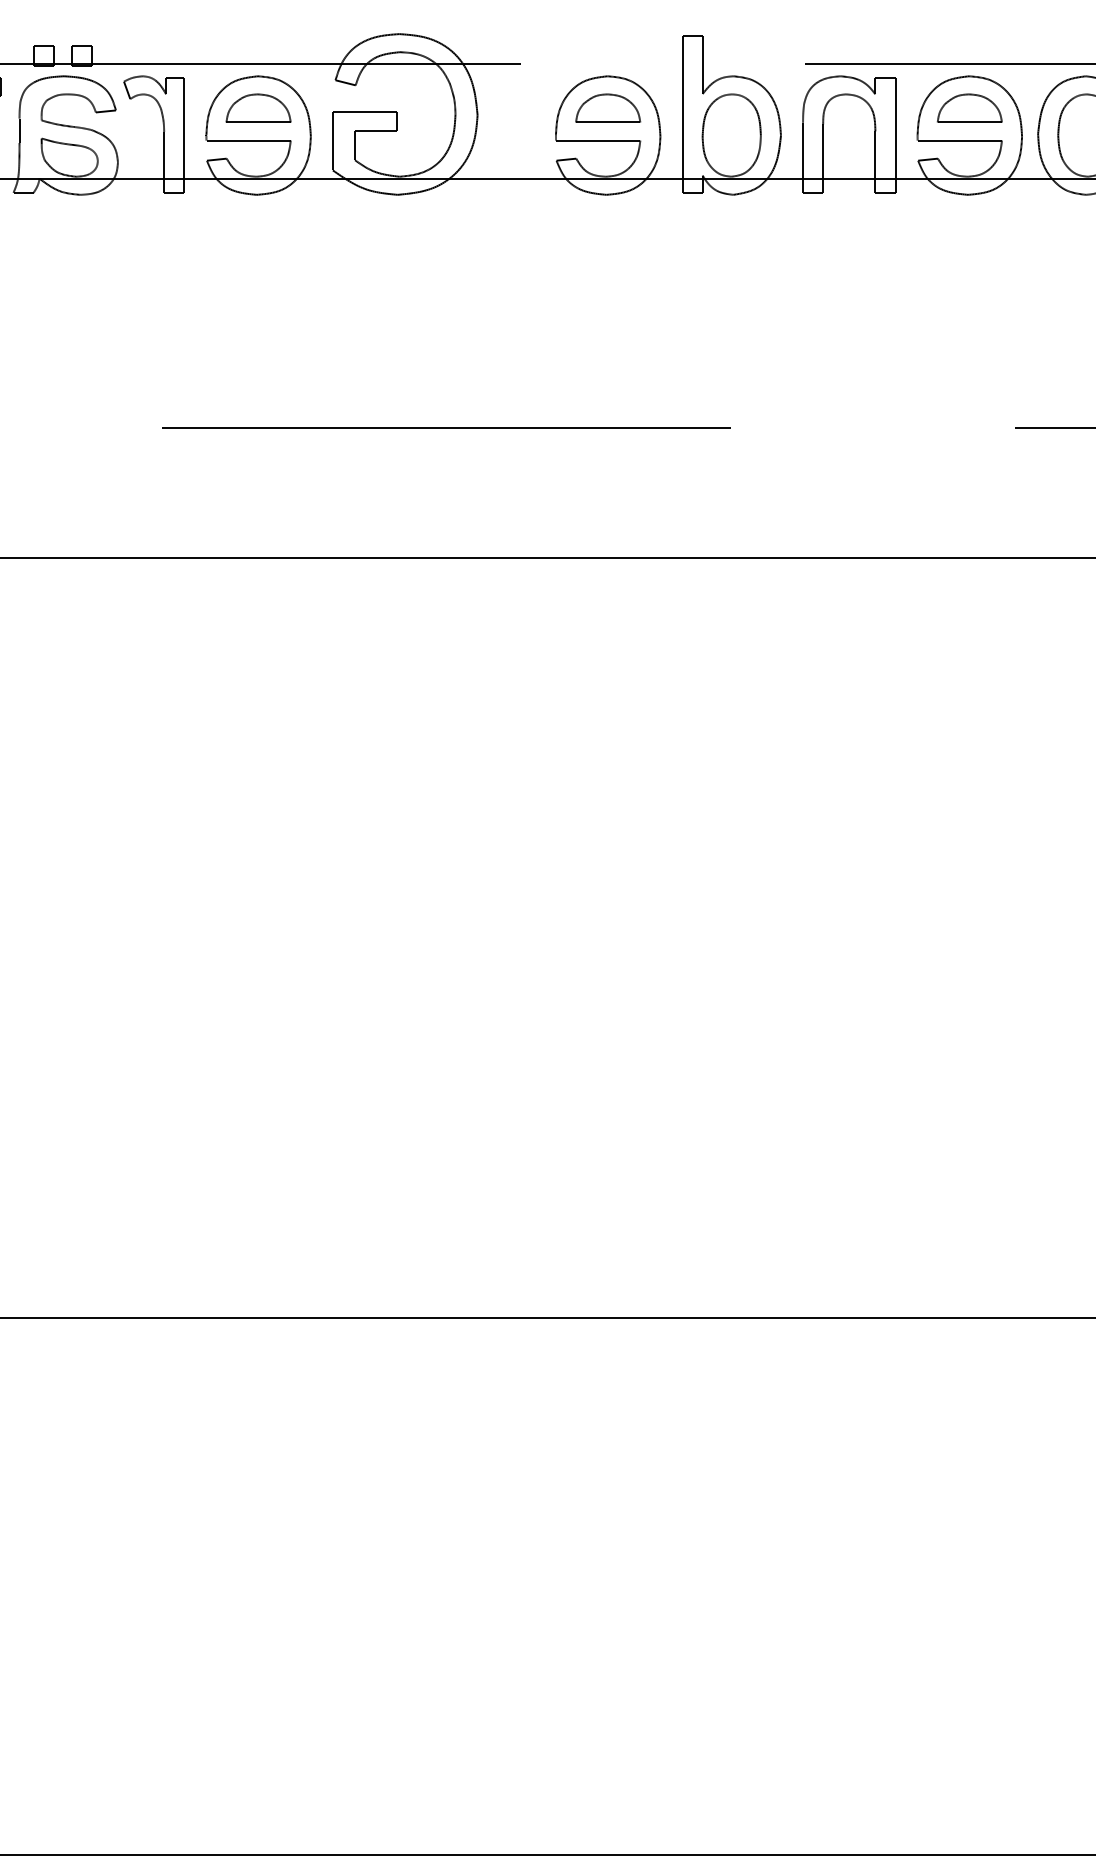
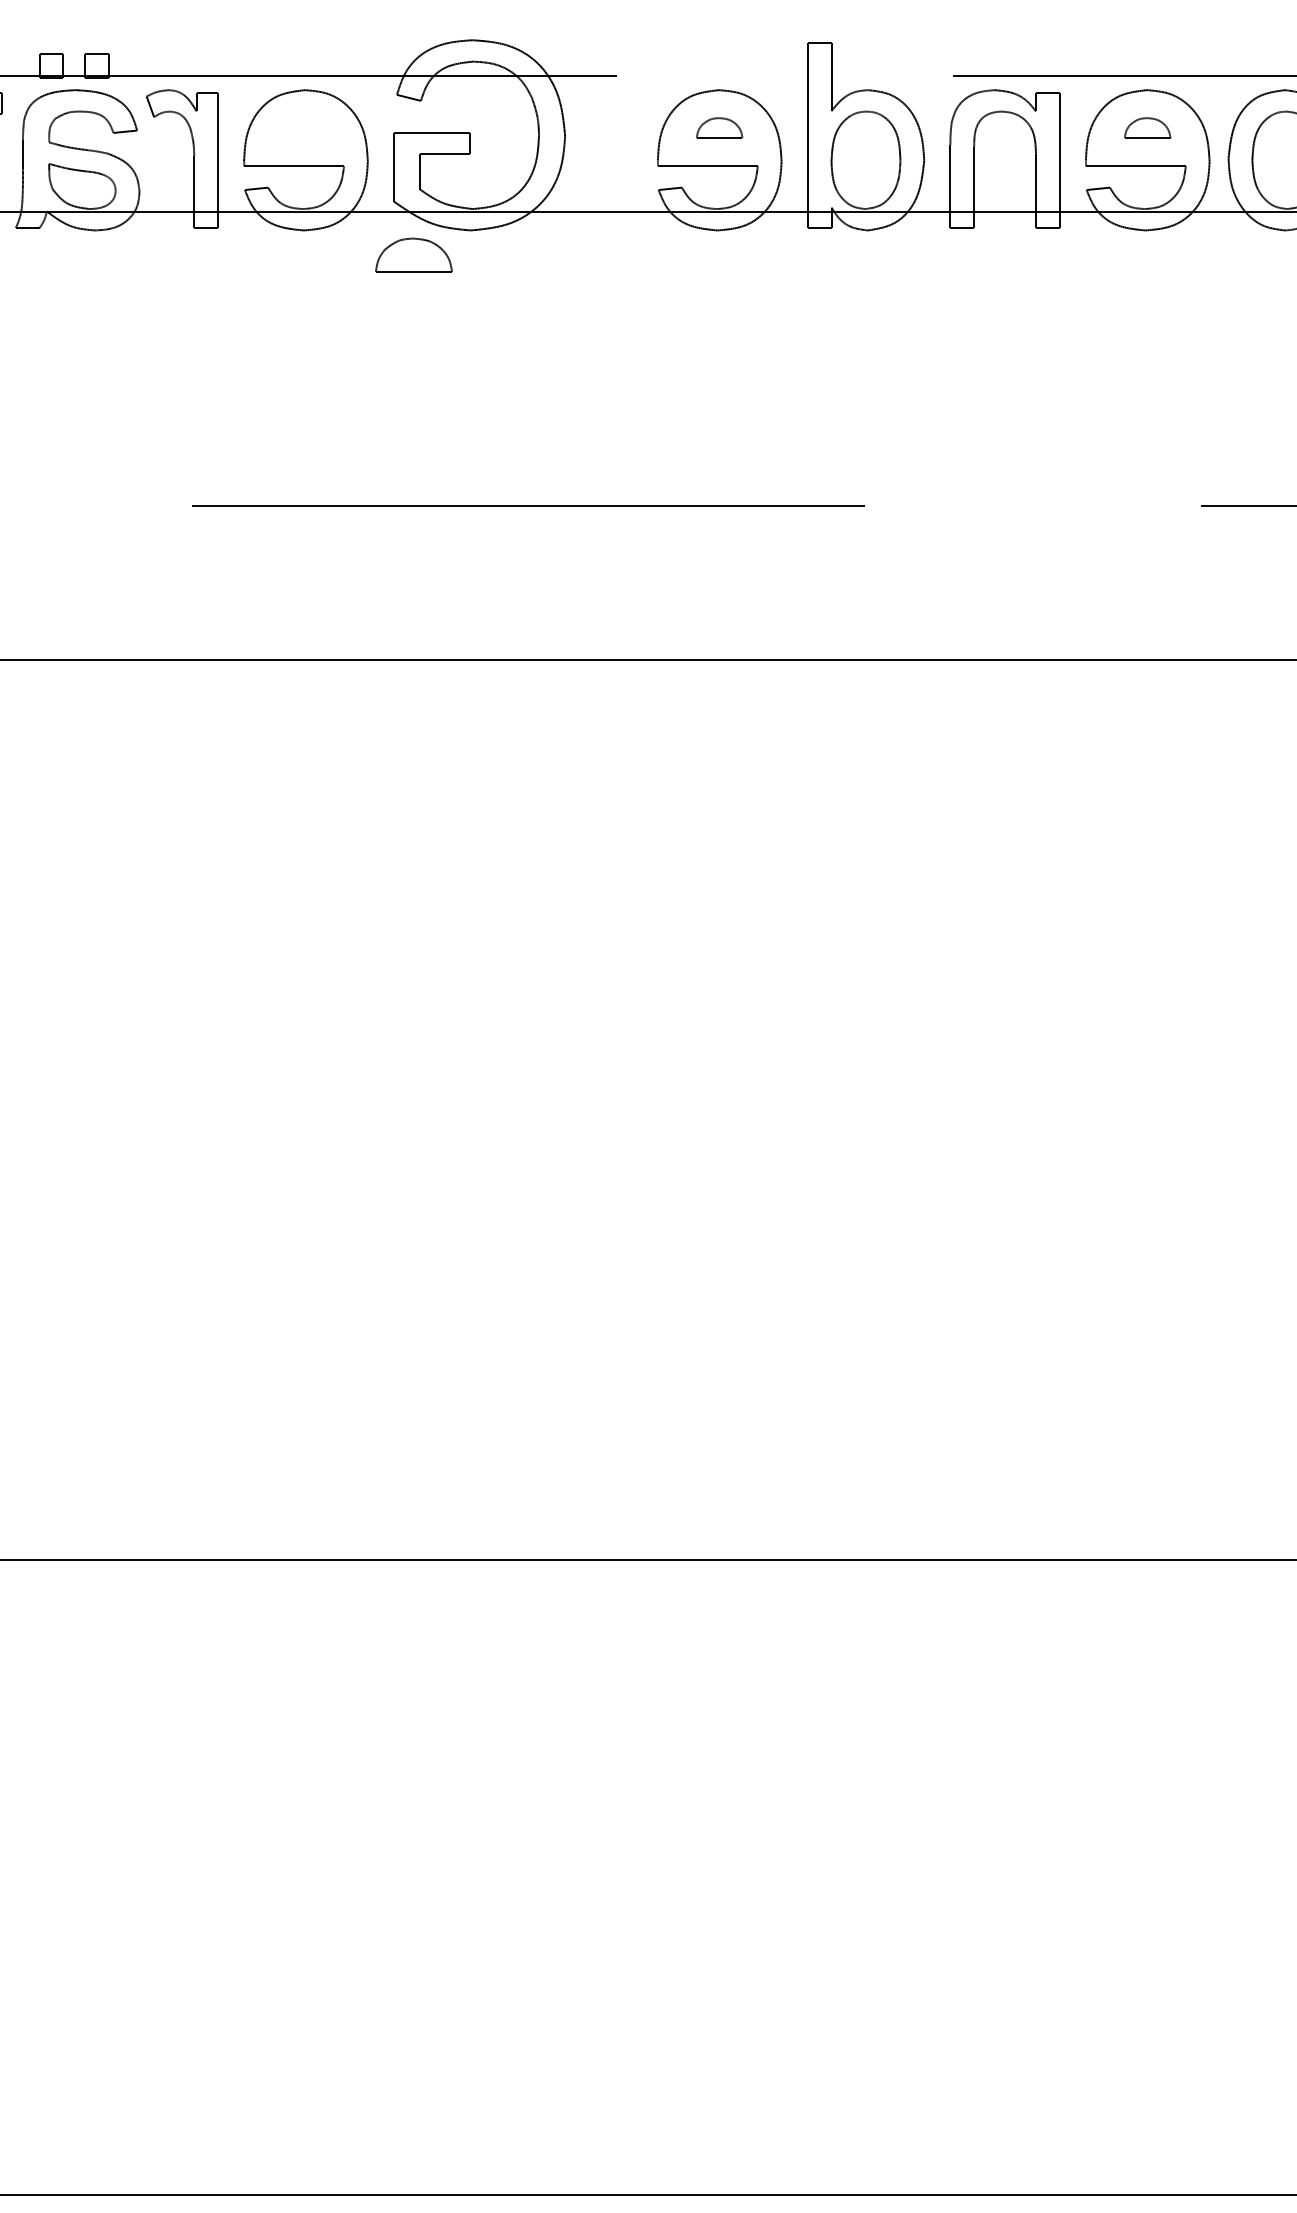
part: (258, 107) -> (413, 254), moved
part: (607, 107) -> (719, 127), size x0.6
part: (969, 107) -> (1147, 127), size x0.6

